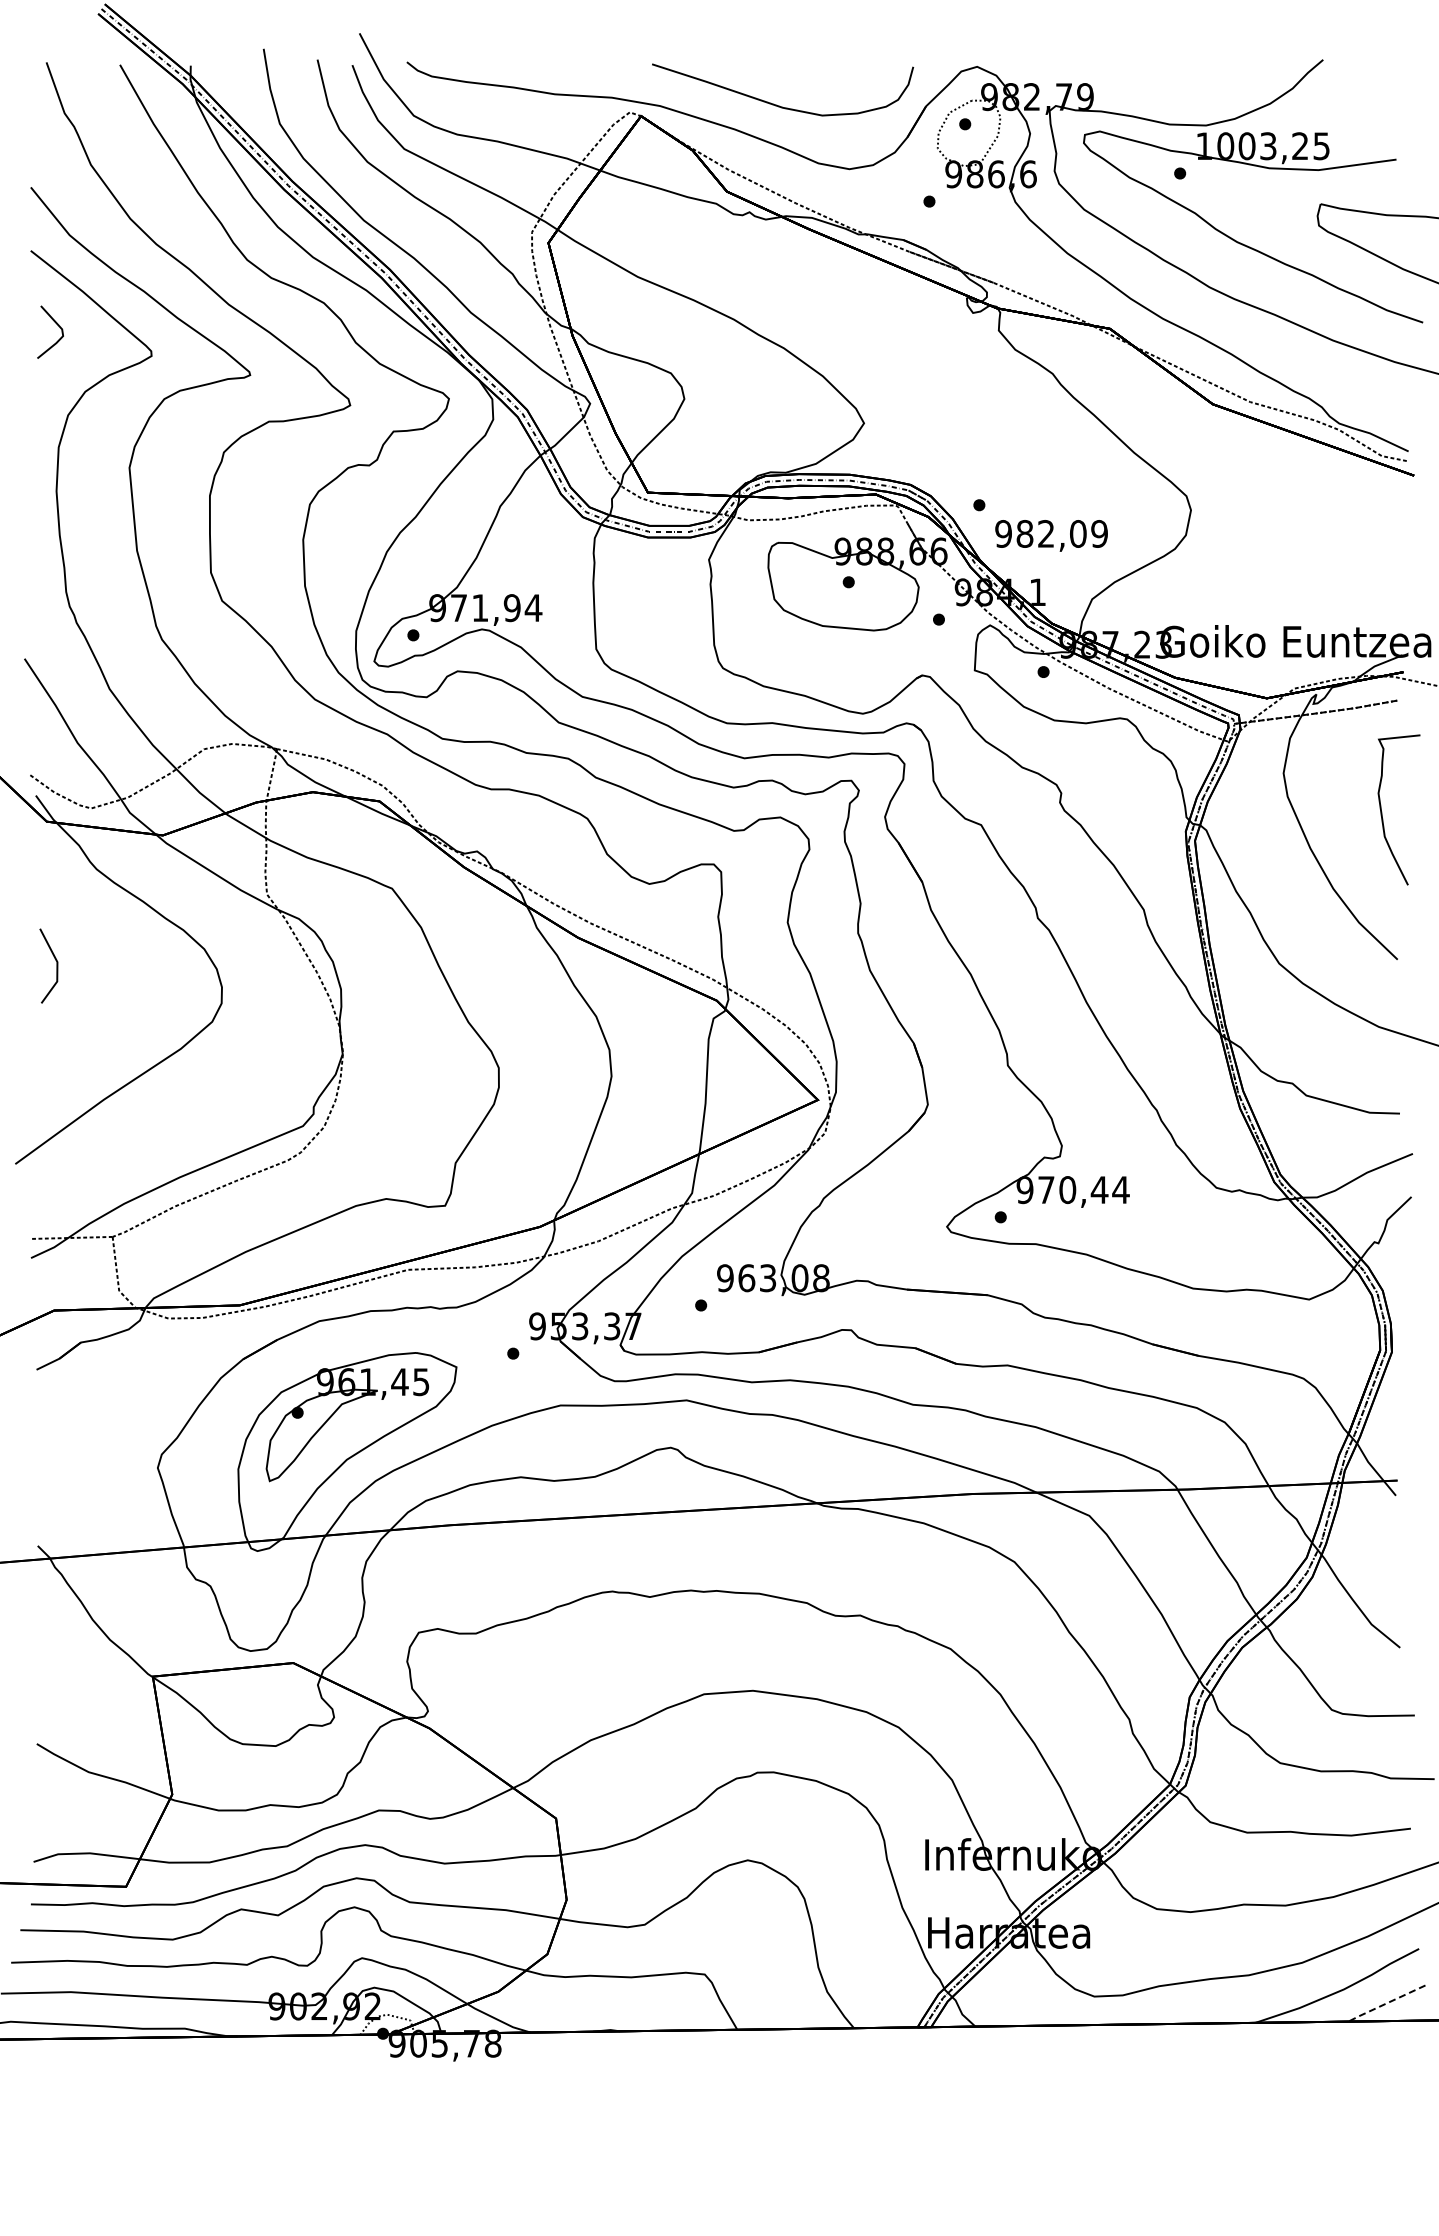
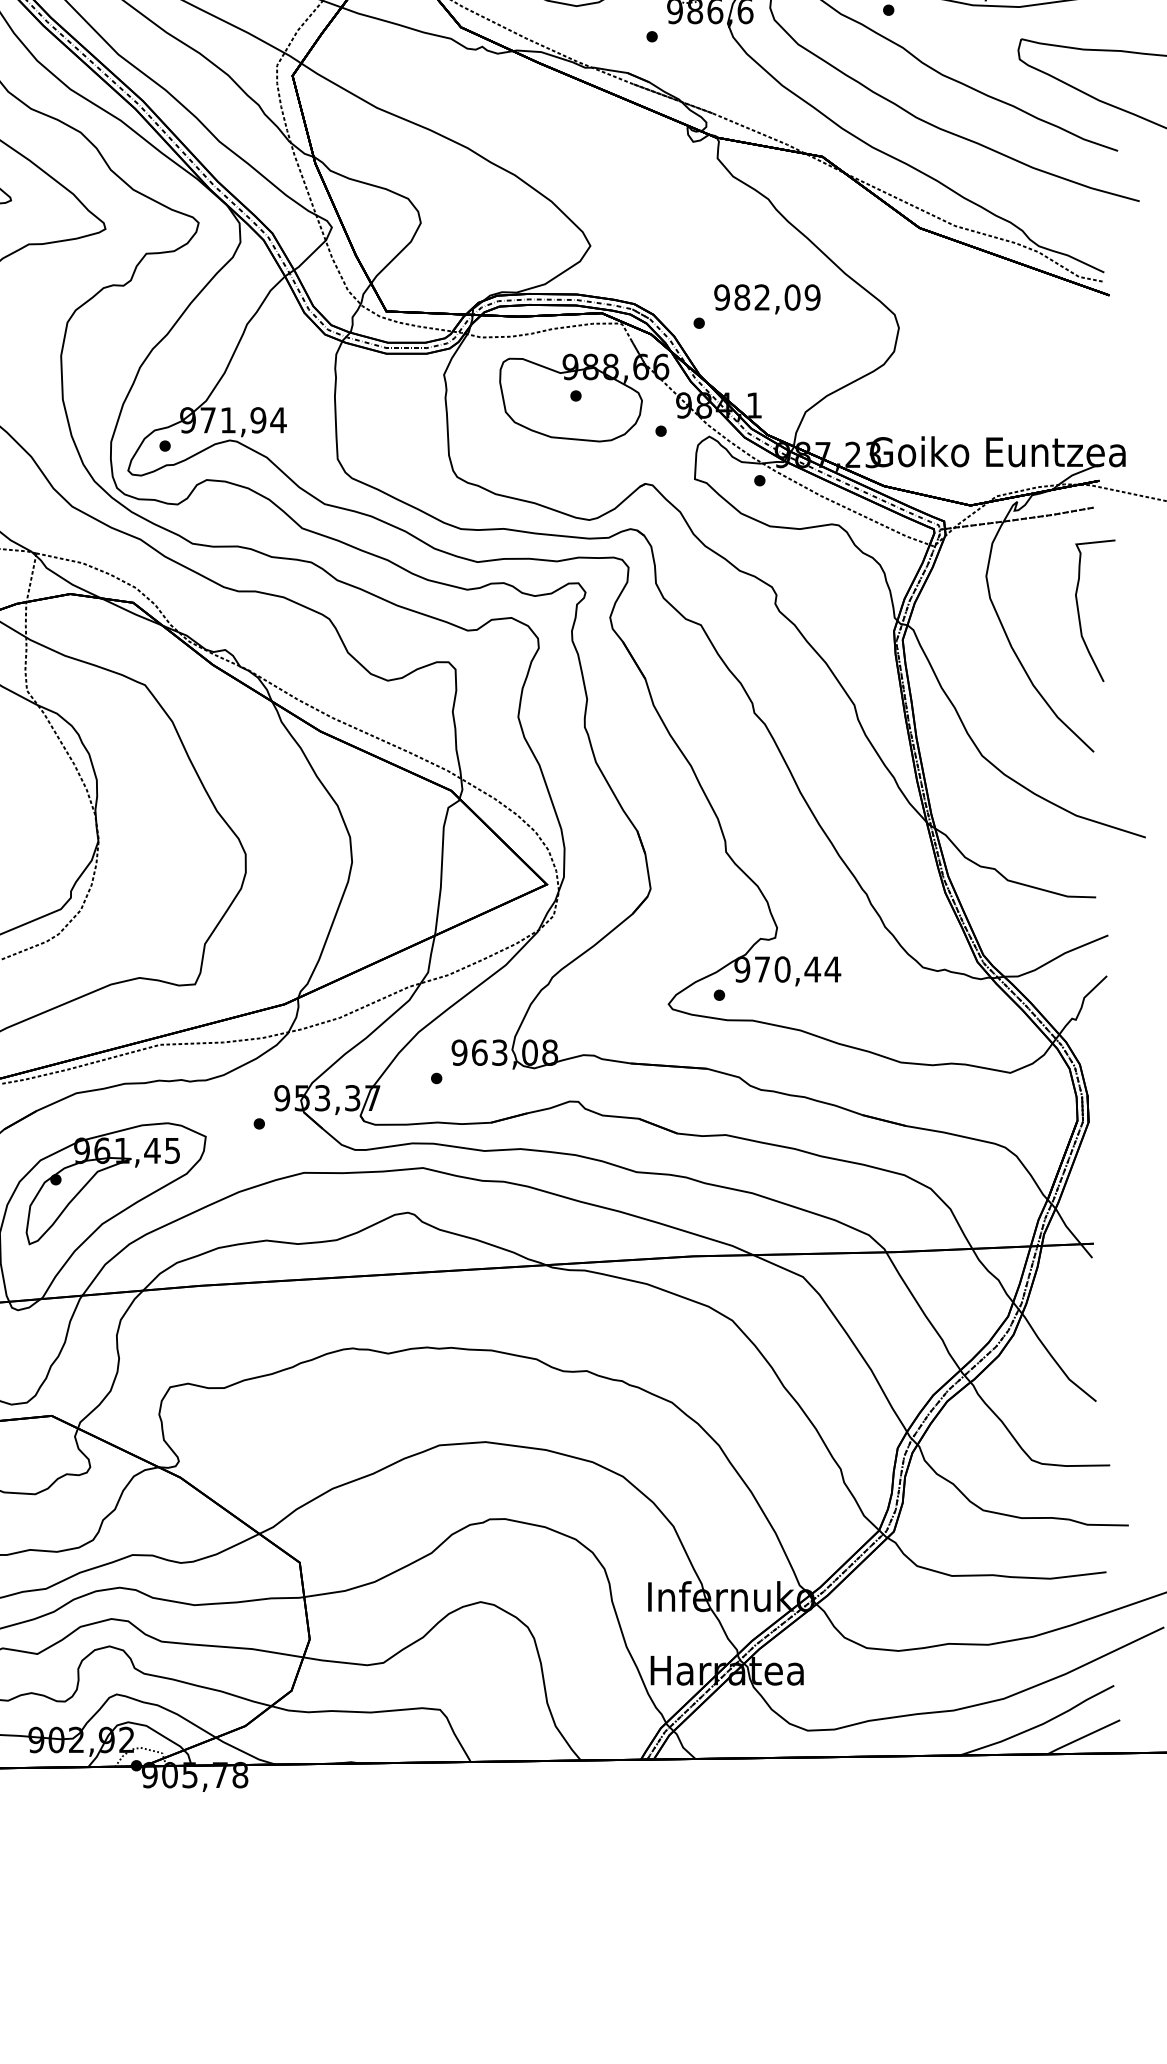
text: (1051, 535) -> (767, 298), moved
line: (1385, 2003) -> (1082, 1737), dashed -> solid

